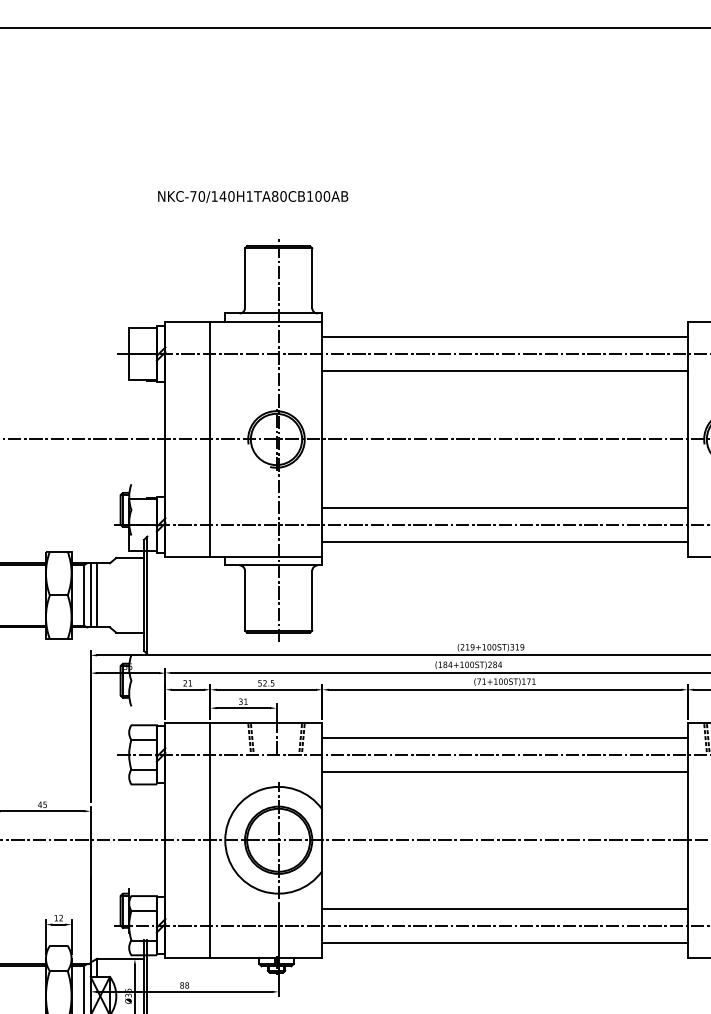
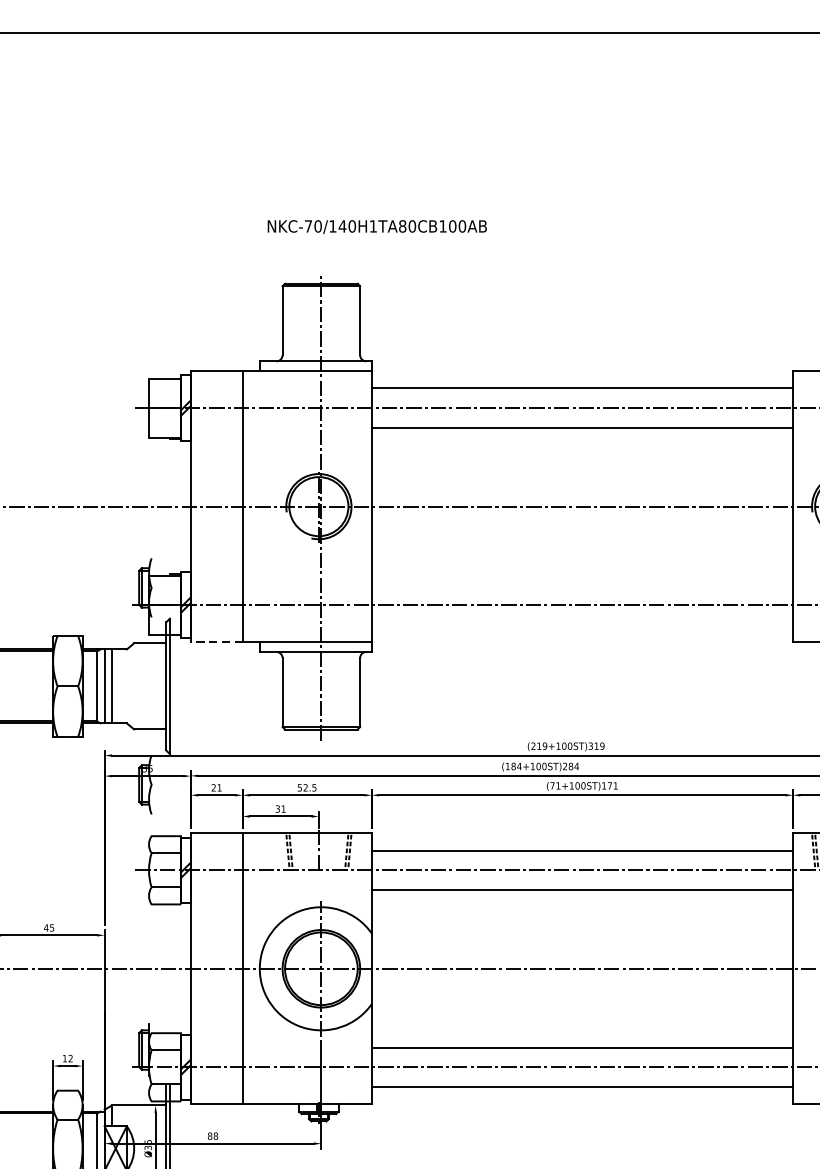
text: (253, 197) -> (377, 227), moved
line: (504, 507) -> (581, 585), removed
line: (504, 541) -> (581, 624), removed
line: (187, 556) -> (216, 641), solid -> dashed

